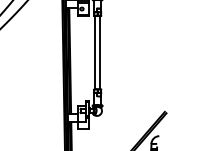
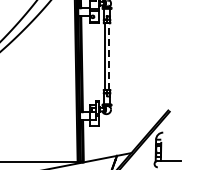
line: (100, 52) -> (109, 56), solid -> dashed

